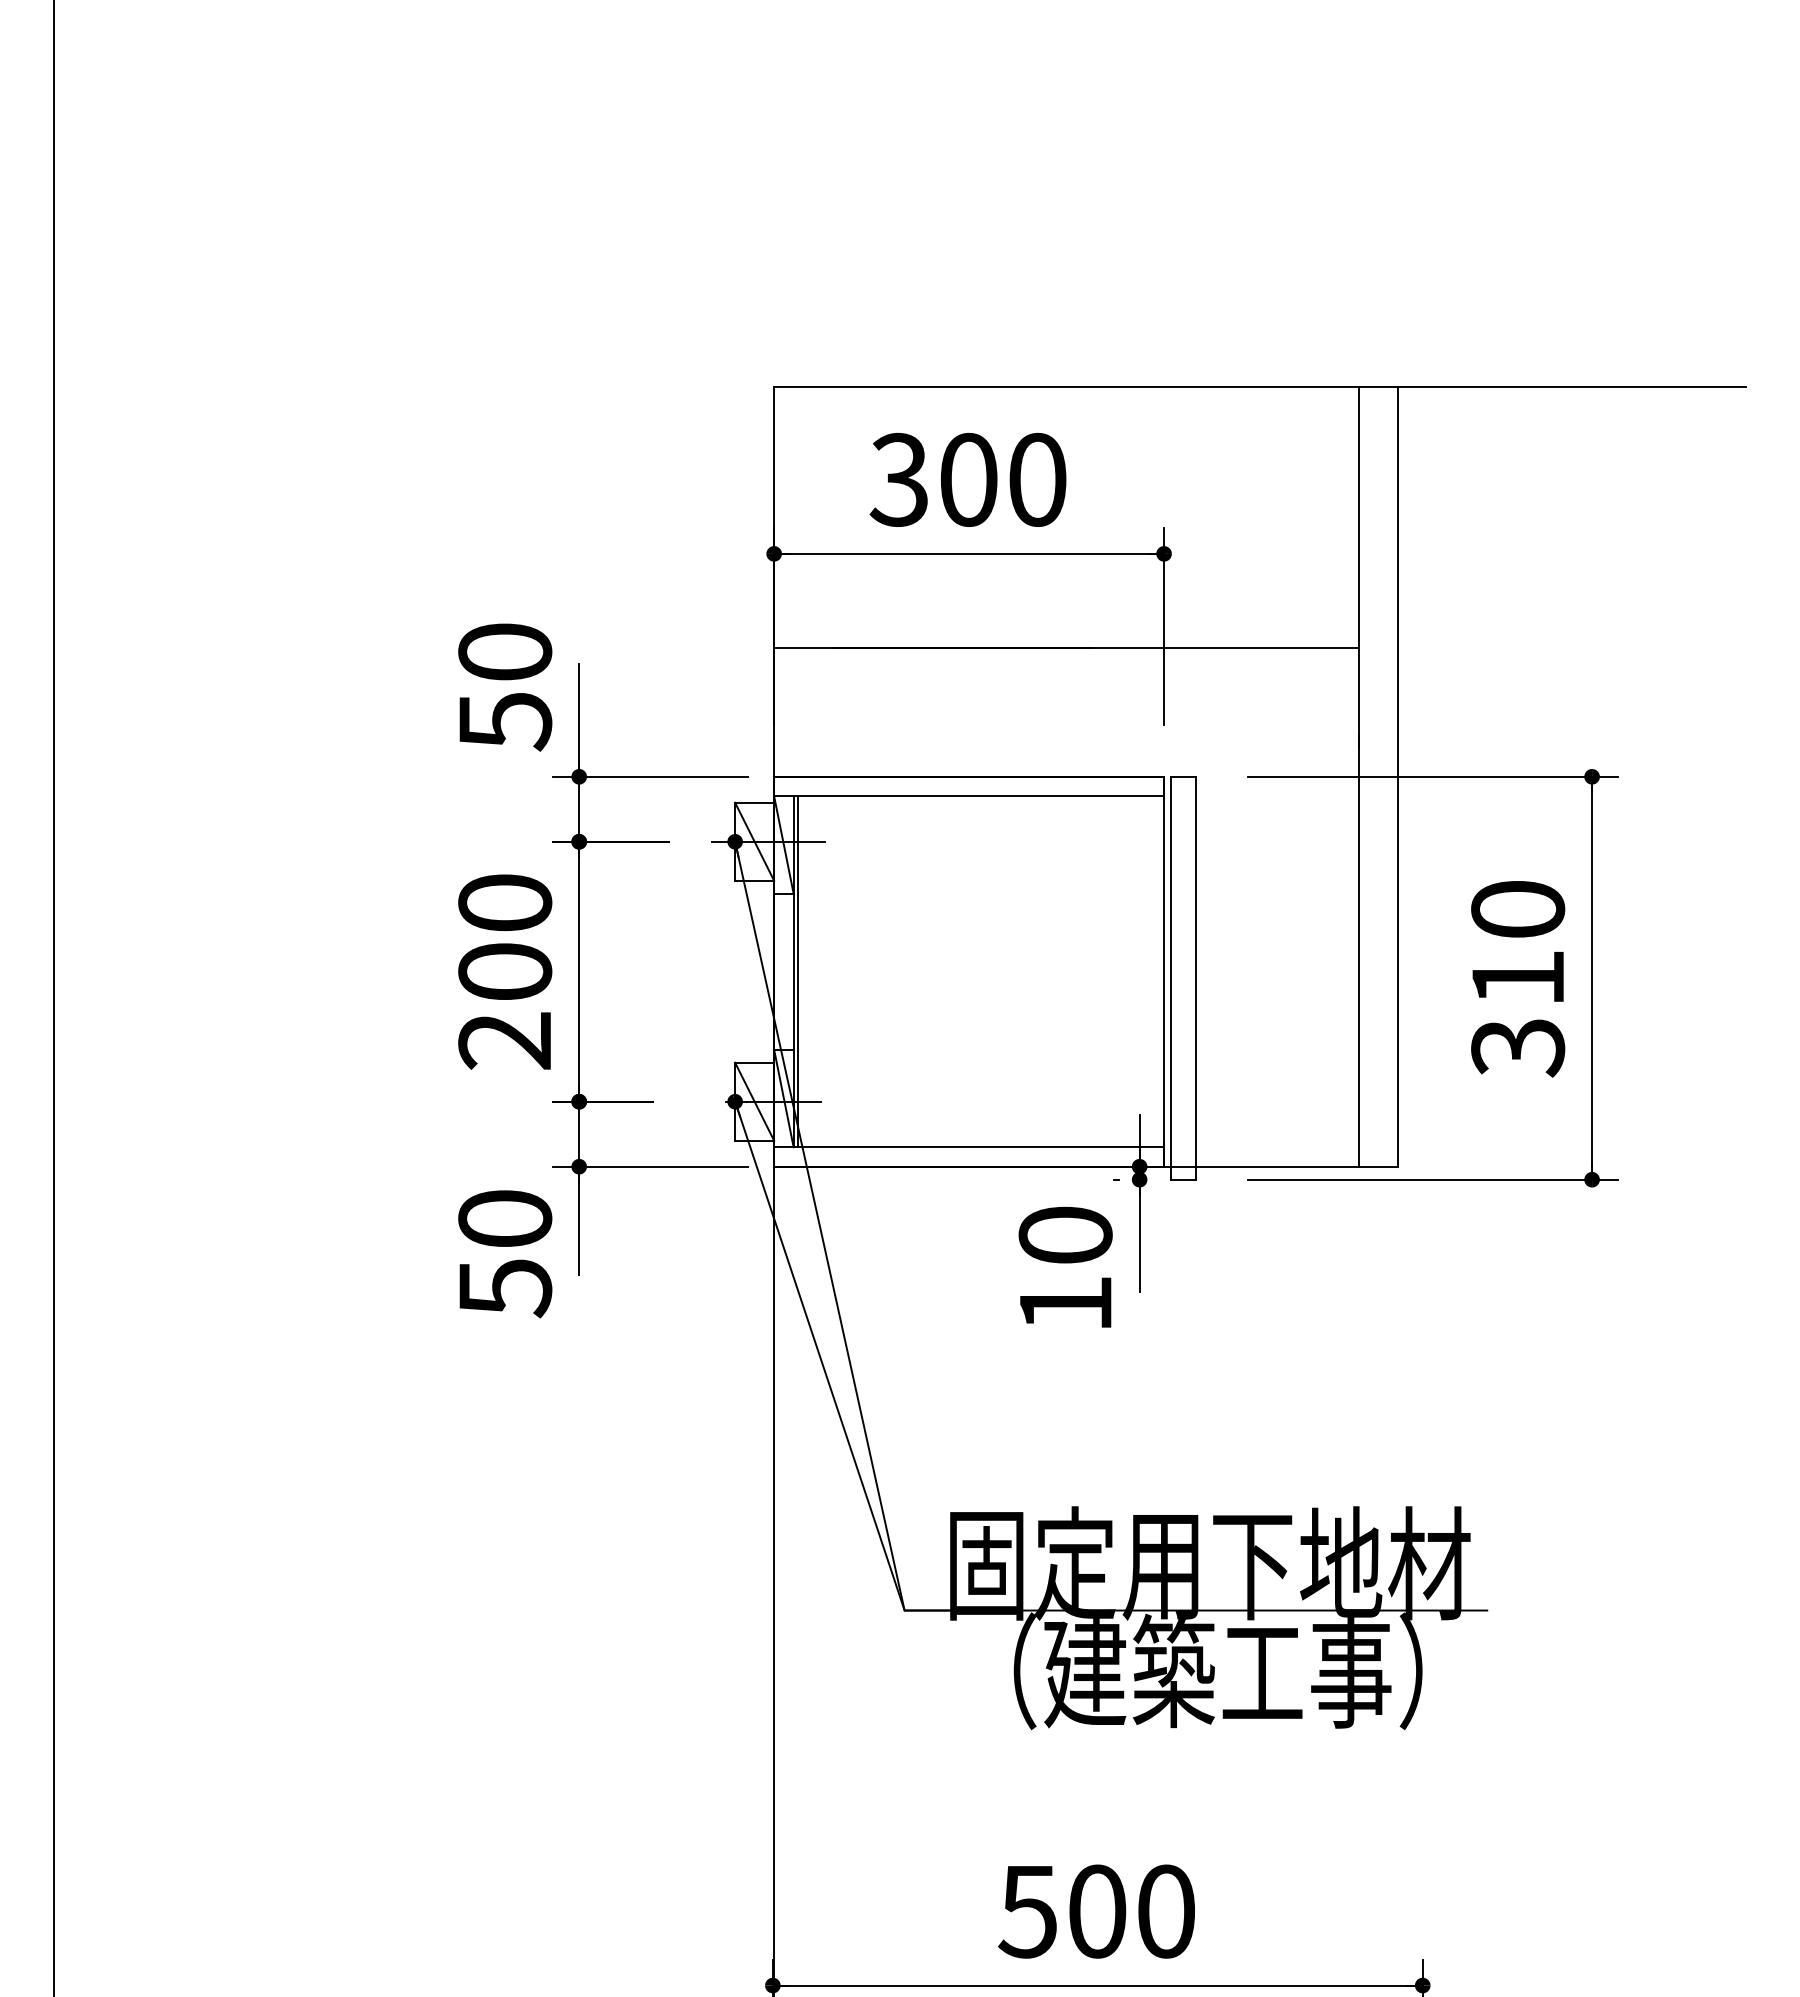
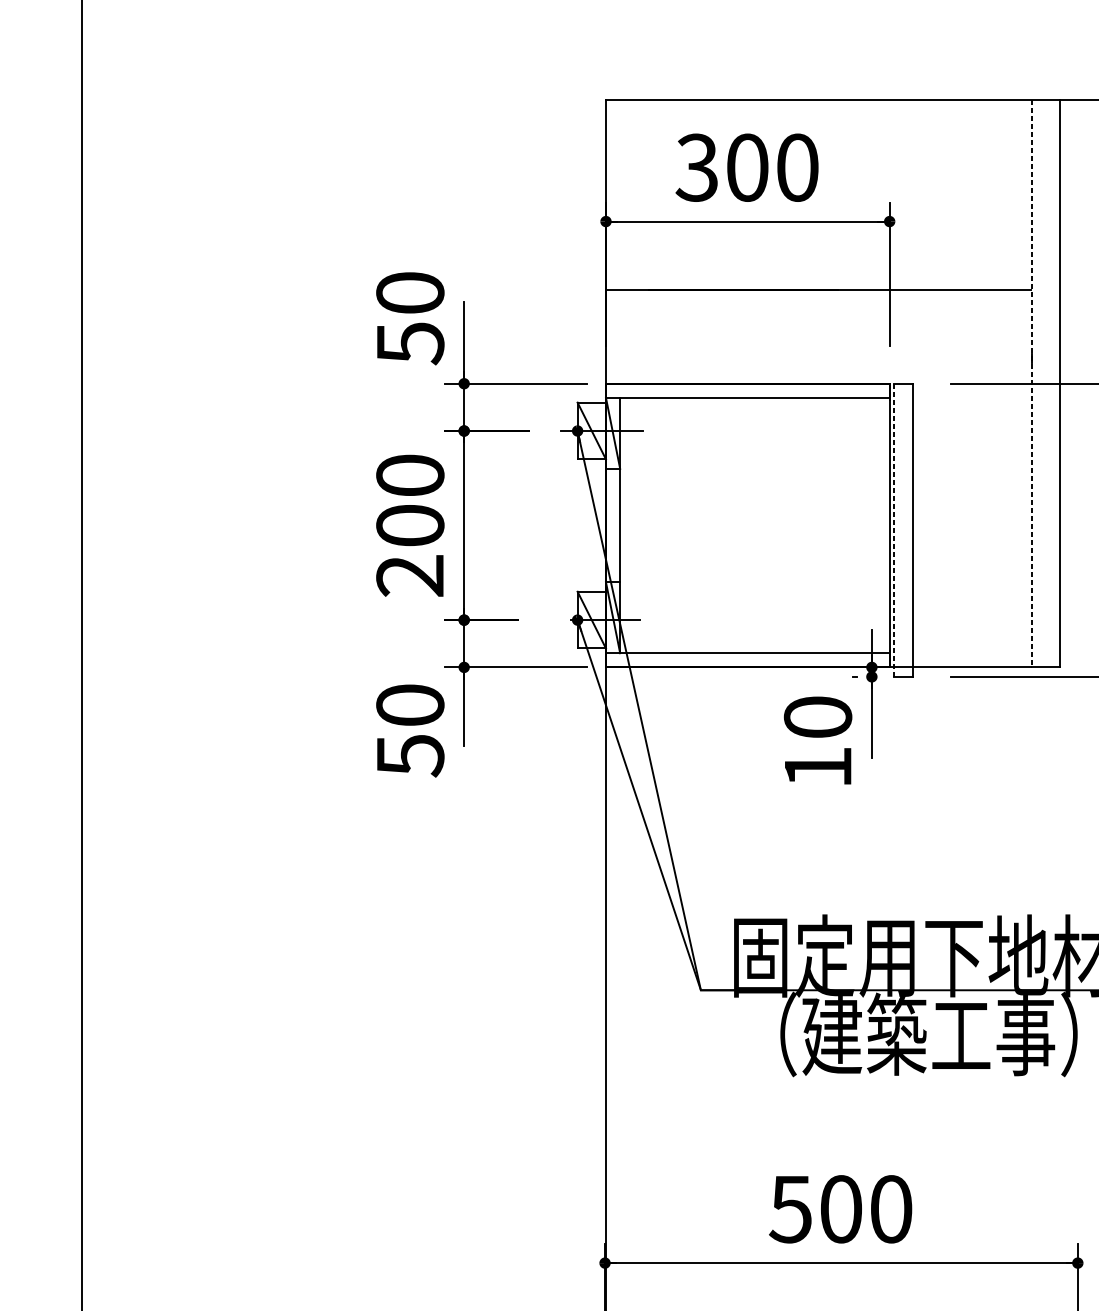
line: (1359, 776) -> (1031, 383), solid -> dashed
line: (797, 971) -> (622, 525), removed
line: (1170, 978) -> (894, 530), solid -> dashed

